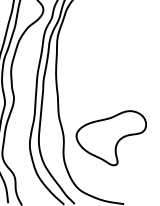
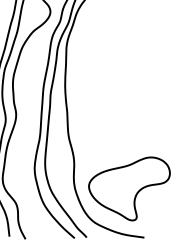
part: (111, 137) -> (129, 188), moved

